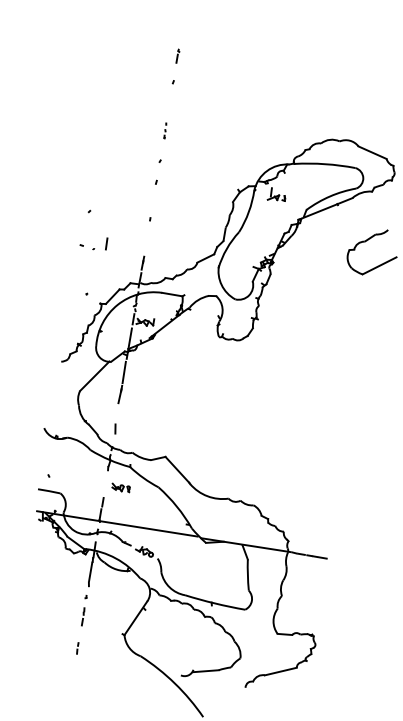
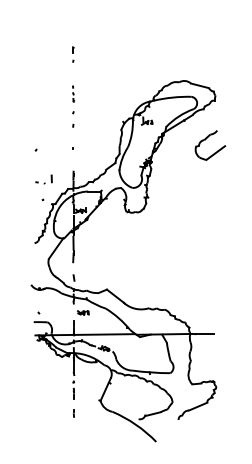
part: (176, 66) -> (73, 54), size x0.71
part: (165, 130) -> (73, 93), size x1.67
part: (93, 242) -> (43, 179), moved

